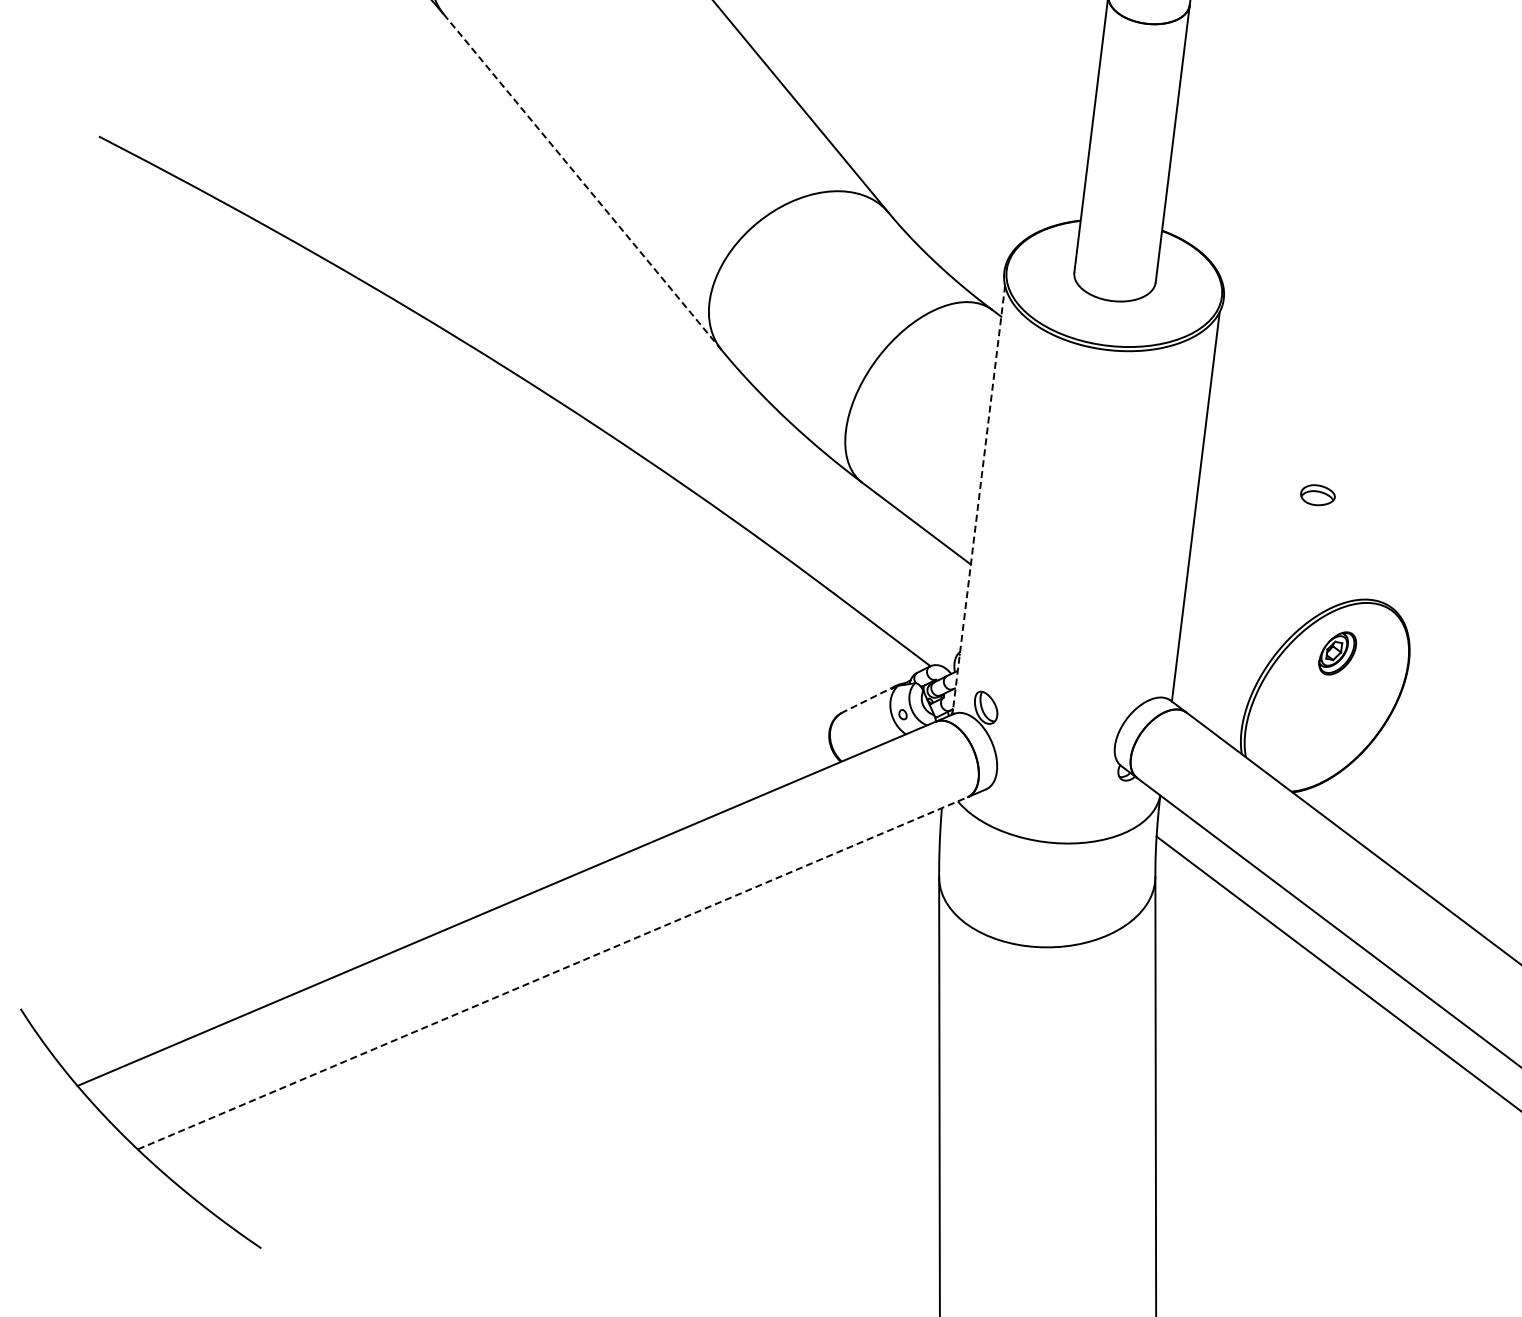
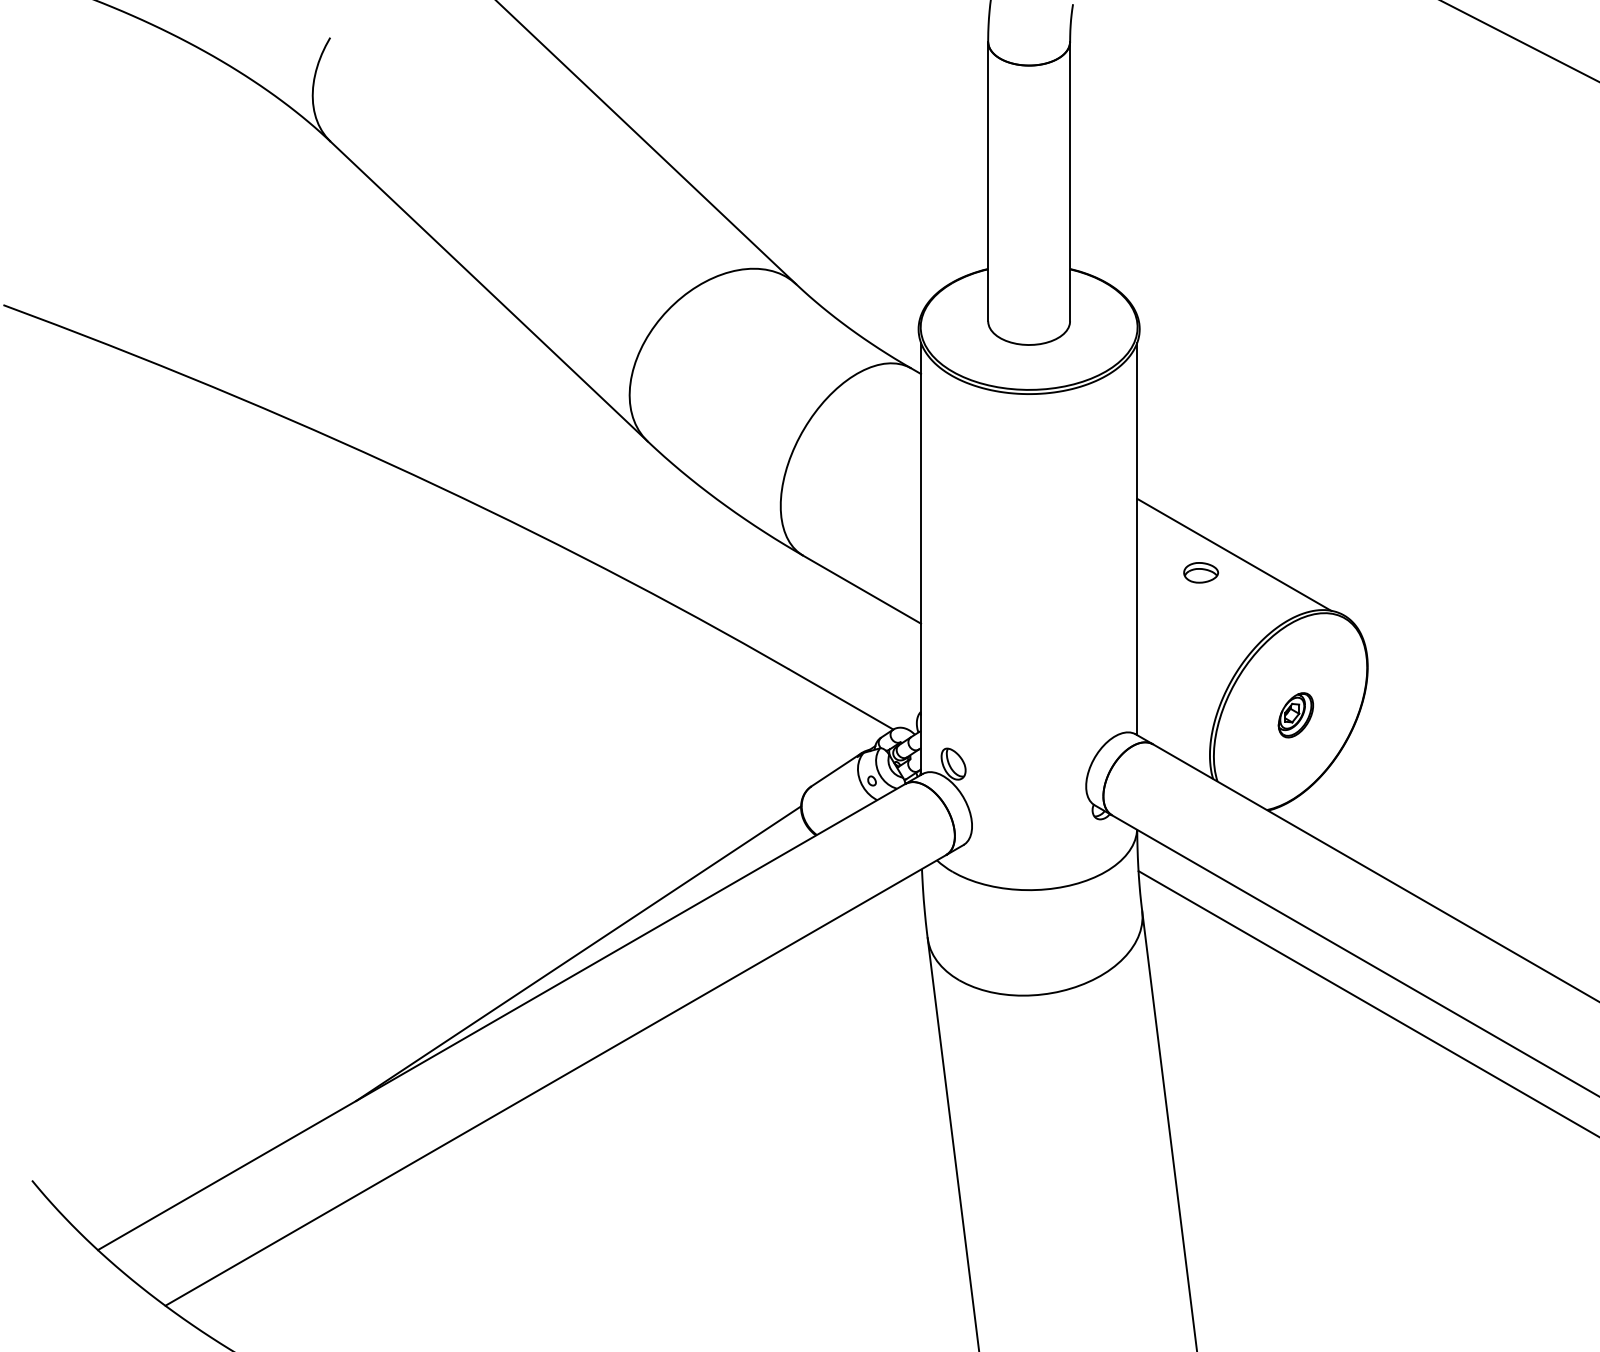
line: (583, 182) -> (489, 291), dashed -> solid
part: (1317, 495) -> (1200, 572), moved
line: (979, 500) -> (921, 559), dashed -> solid
line: (1290, 534) -> (1234, 554), added
part: (1337, 653) -> (1295, 715), moved
line: (869, 698) -> (836, 769), dashed -> solid
line: (590, 850) -> (578, 953), added
line: (552, 973) -> (555, 1080), dashed -> solid

